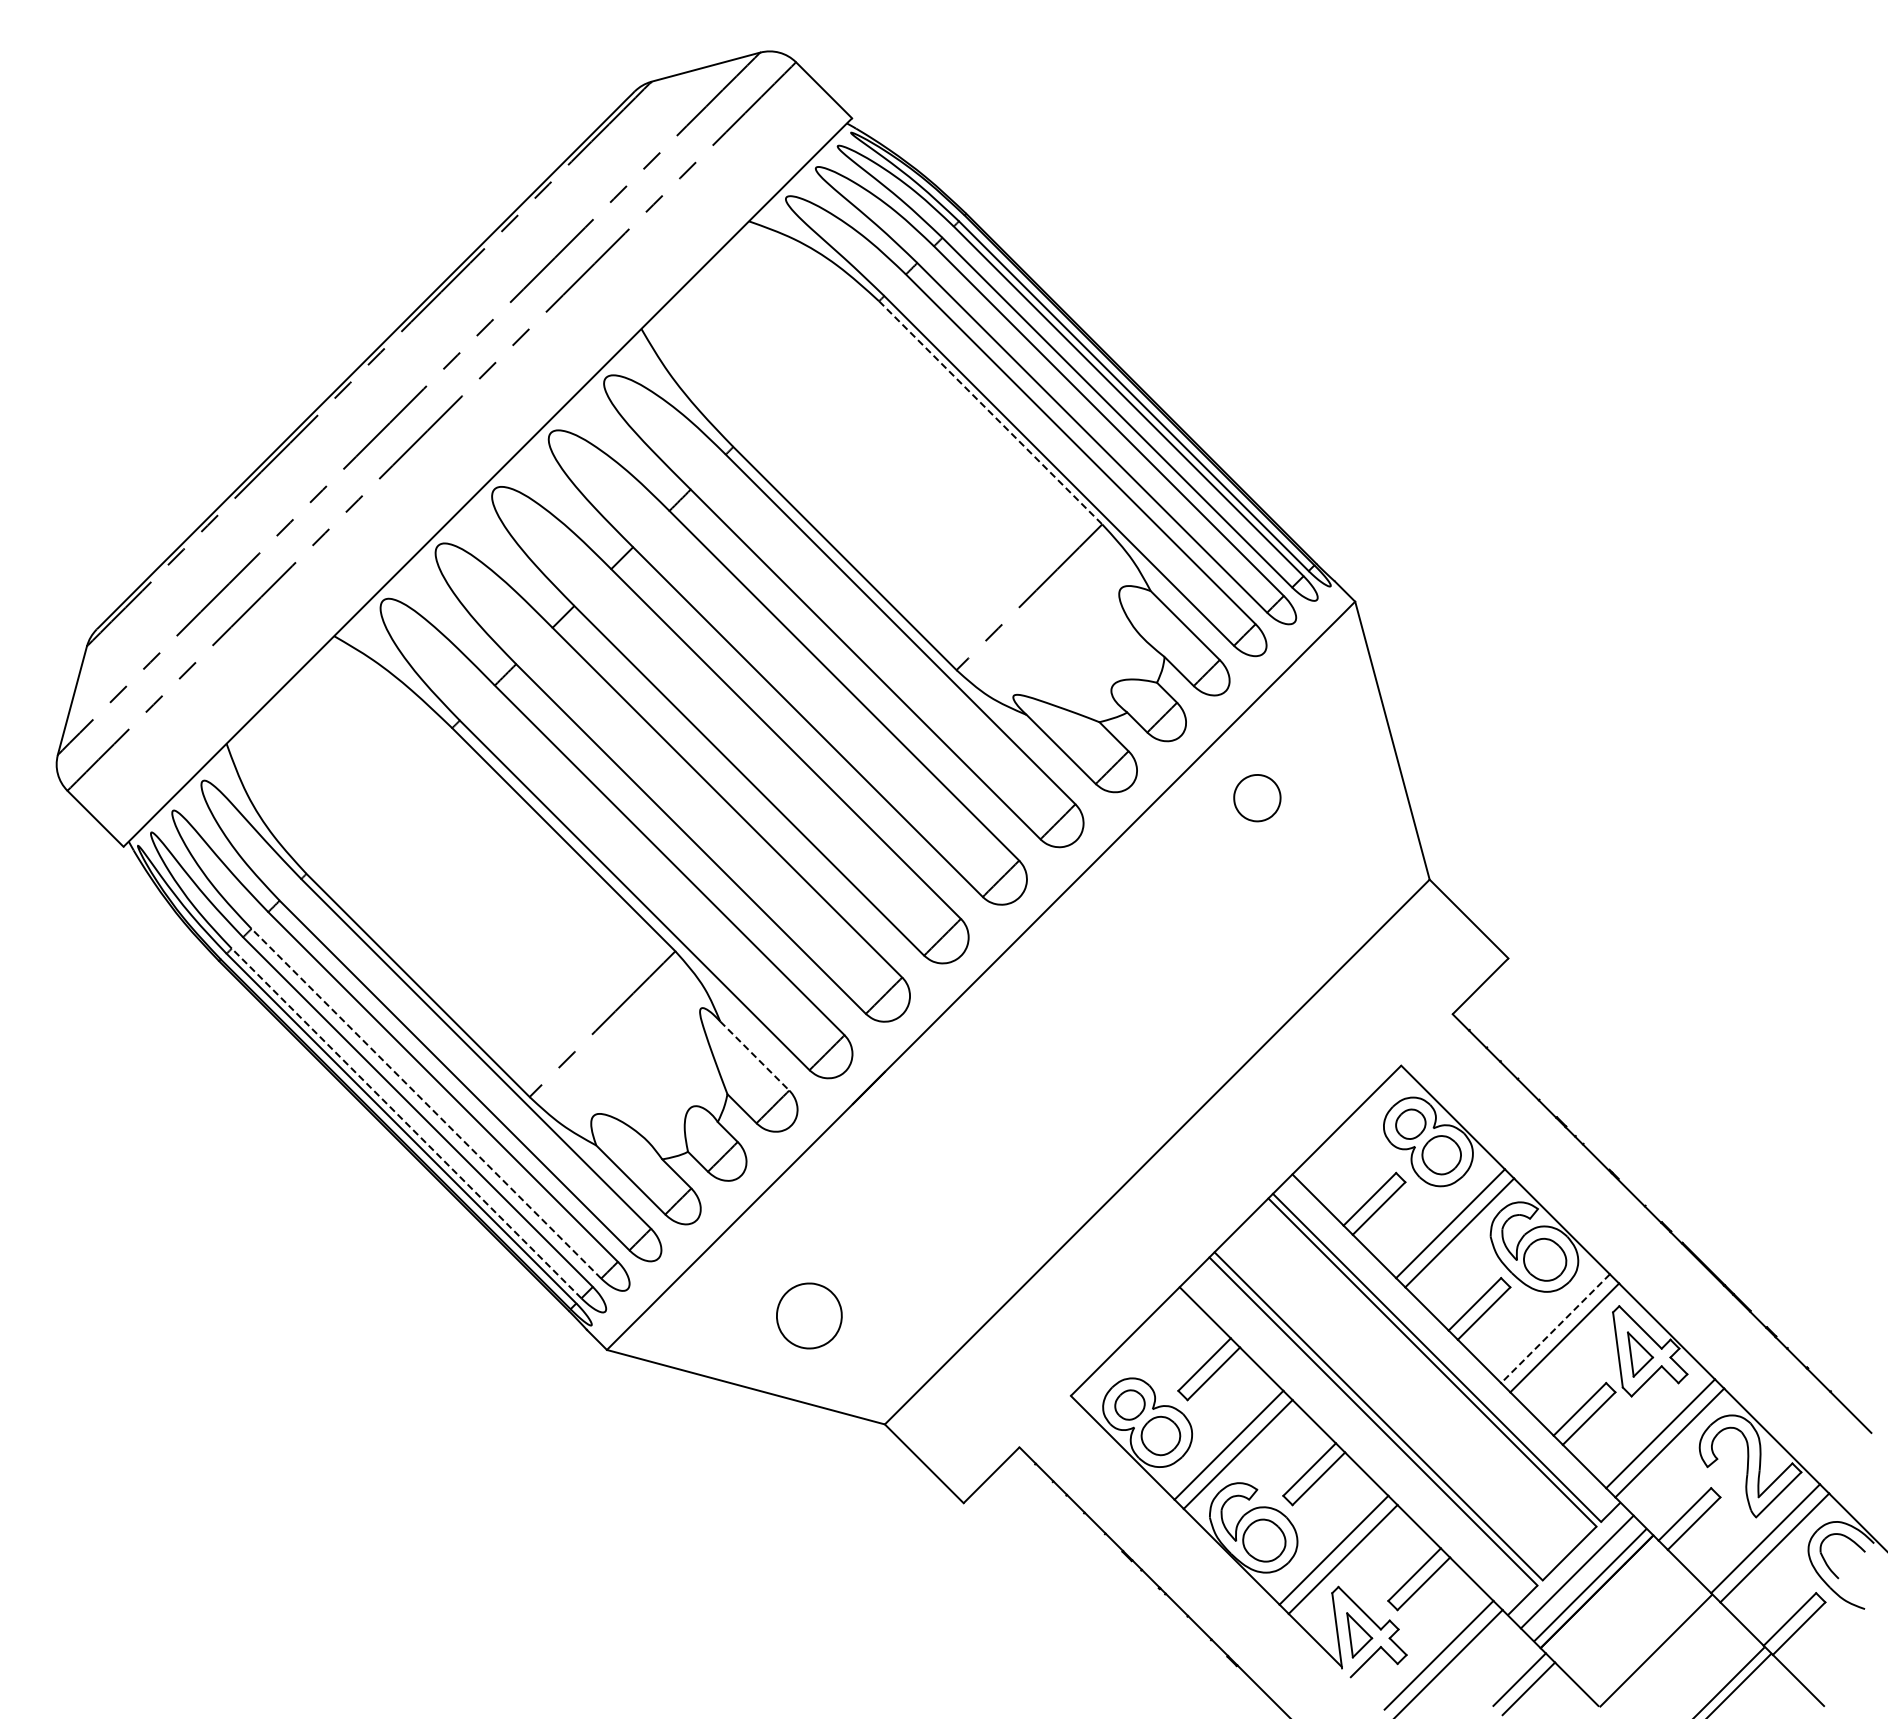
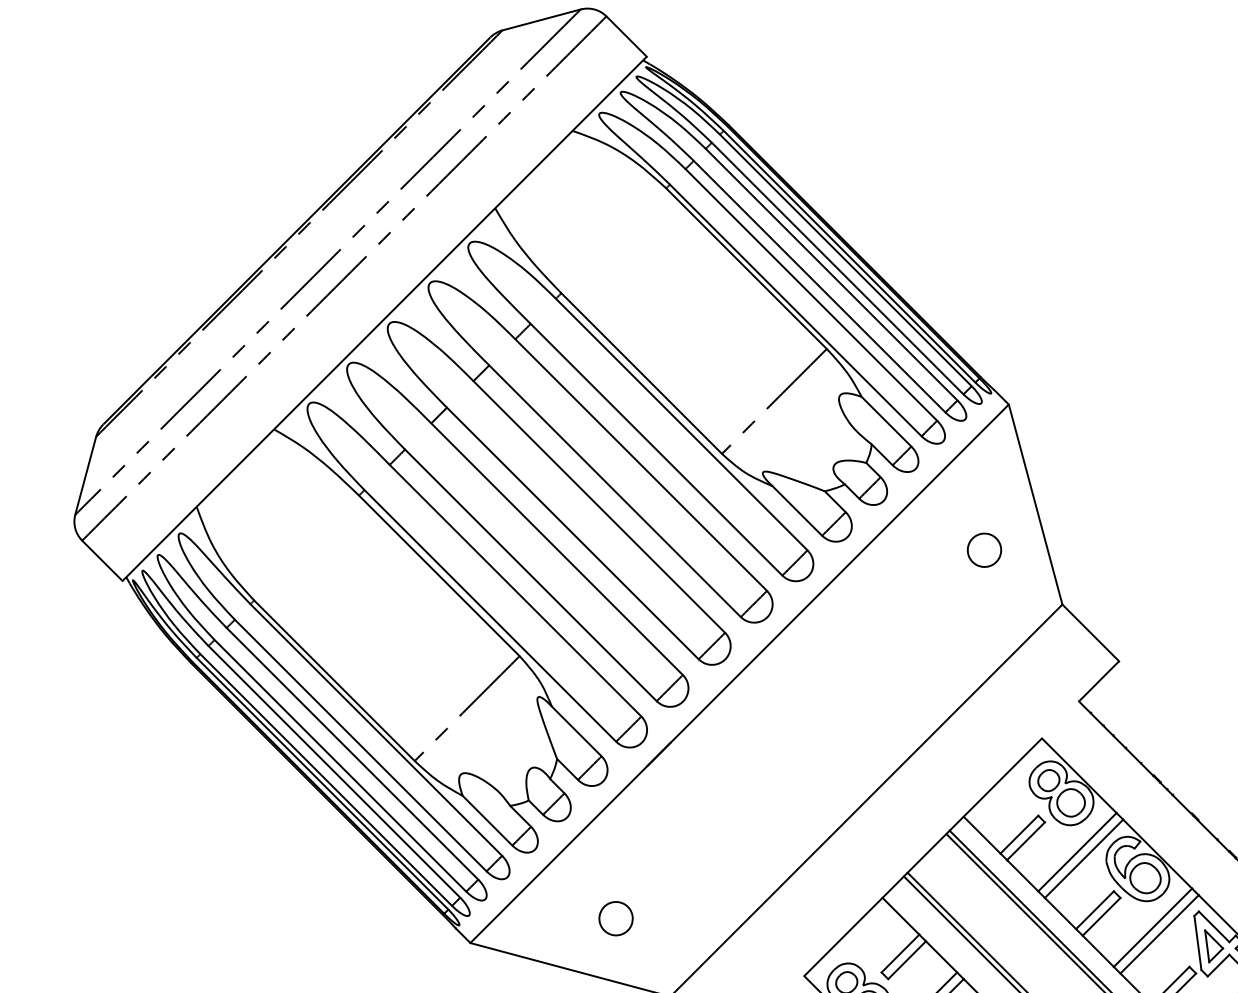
line: (990, 412) -> (746, 268), dashed -> solid
part: (1257, 798) -> (984, 550), moved
line: (754, 1056) -> (576, 731), dashed -> solid
line: (426, 1103) -> (340, 765), dashed -> solid
line: (406, 1123) -> (326, 780), dashed -> solid
part: (809, 1316) -> (616, 918), size x0.71
line: (1555, 1328) -> (1152, 927), dashed -> solid

